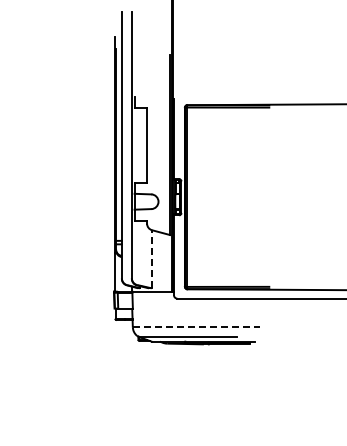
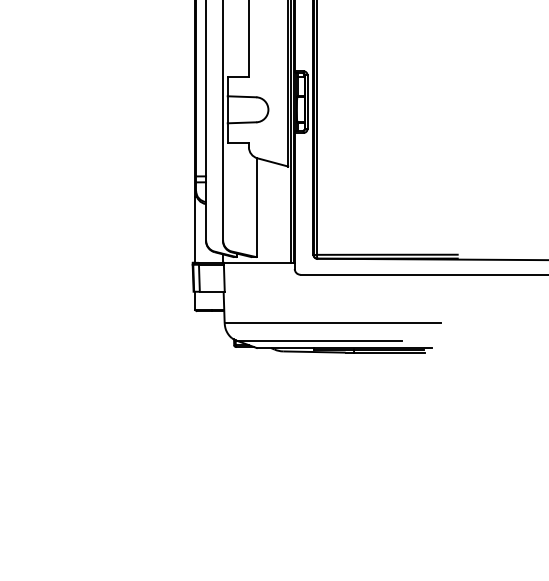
line: (151, 258) -> (256, 206), dashed -> solid
line: (196, 327) -> (333, 323), dashed -> solid

